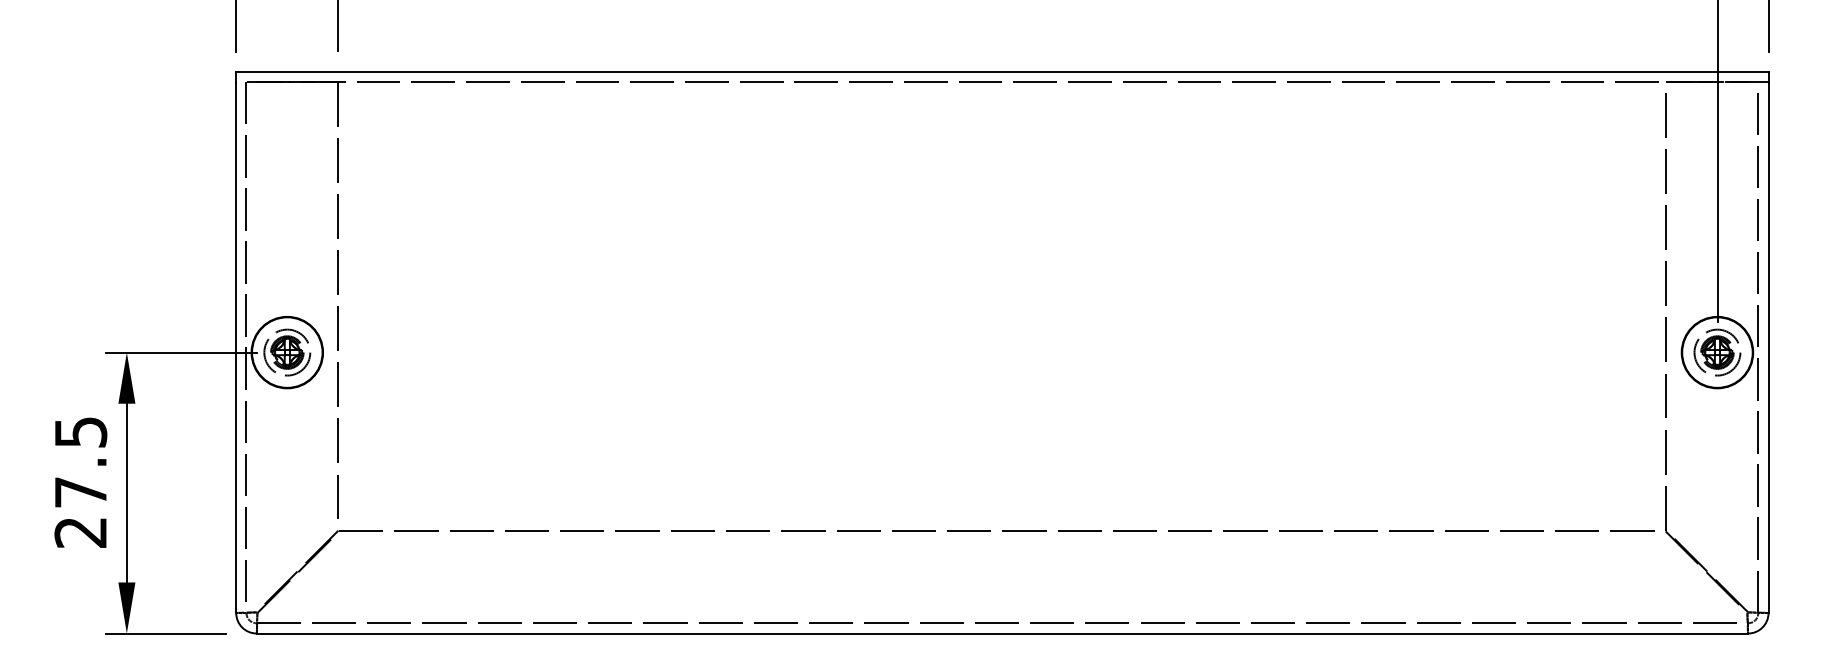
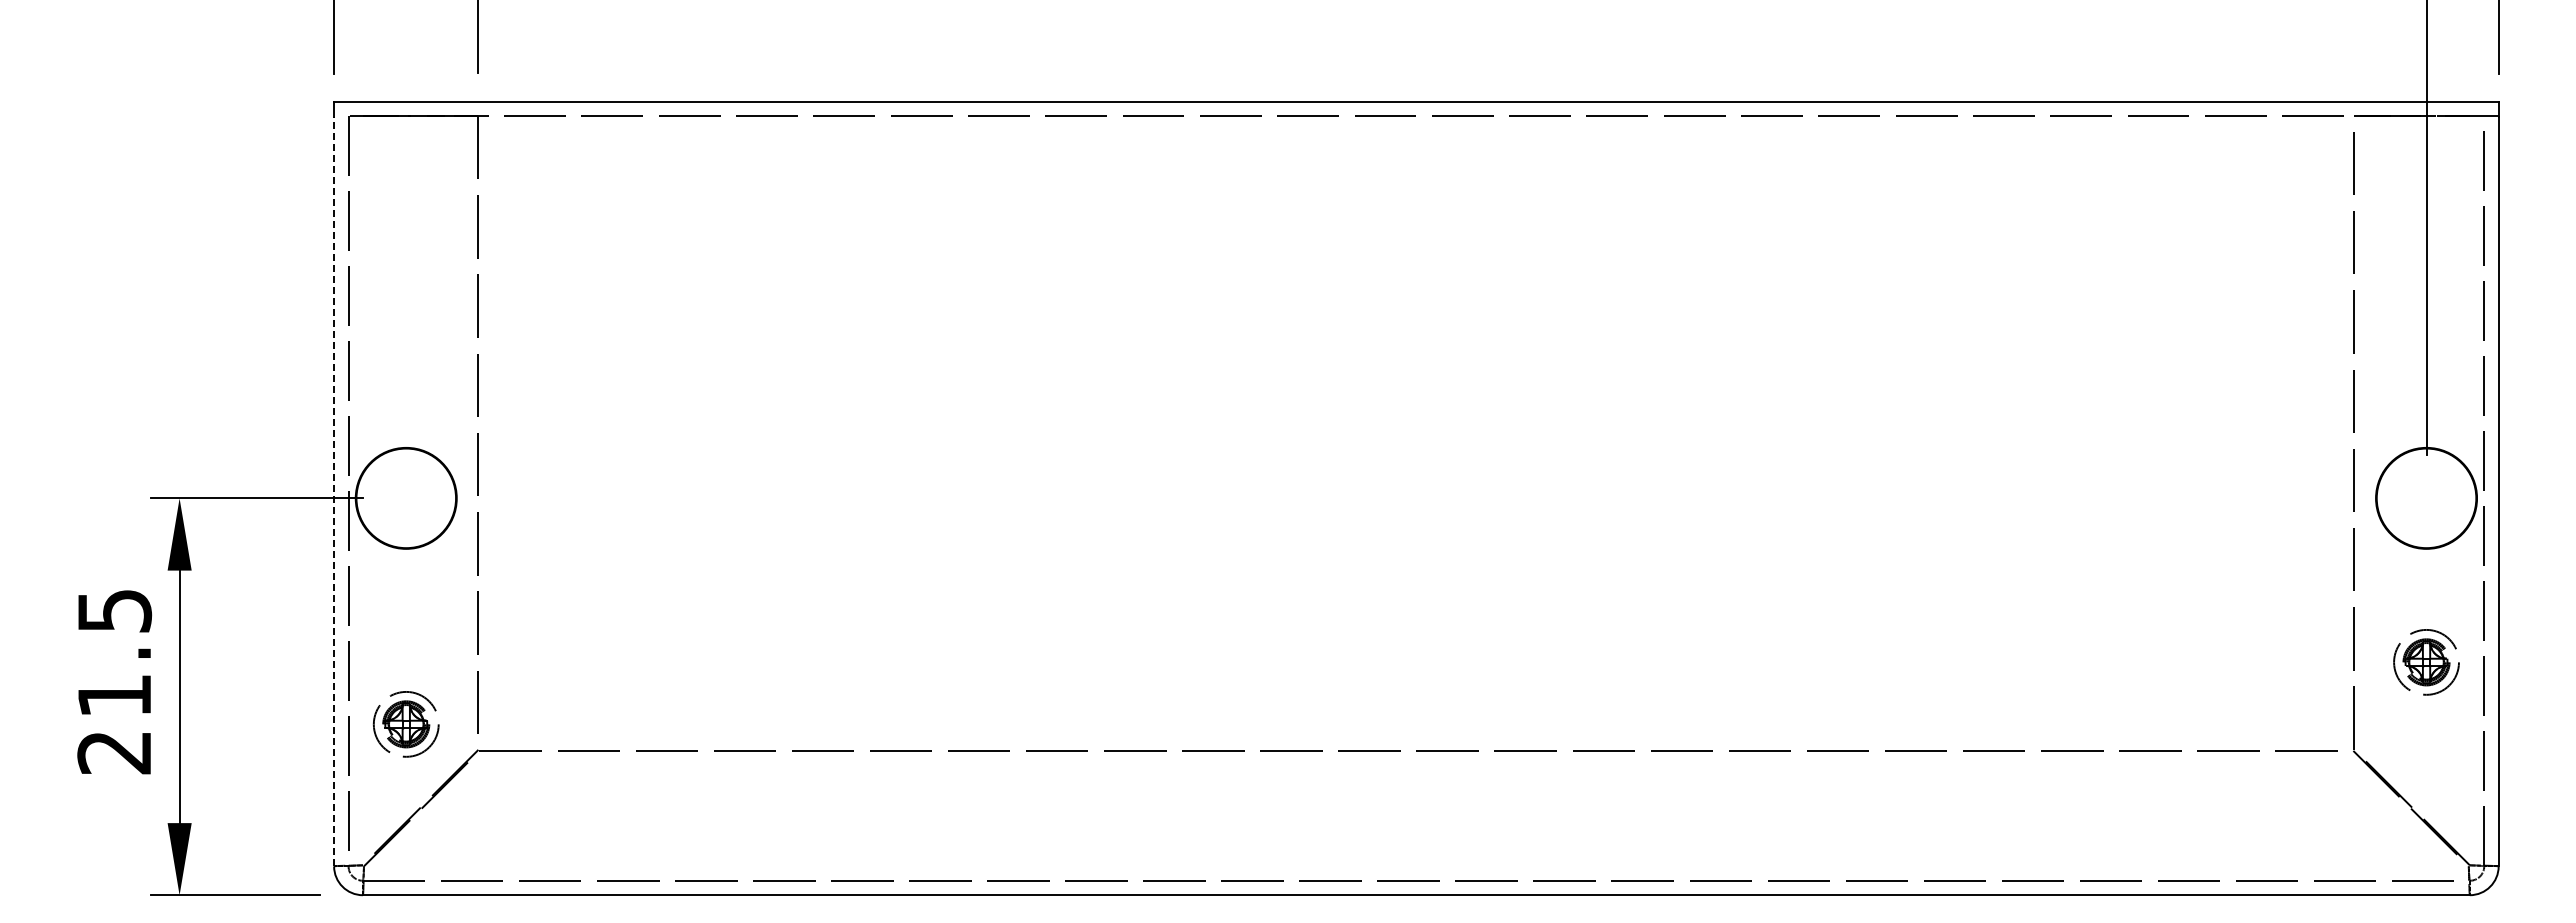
line: (236, 347) -> (334, 491), solid -> dashed
part: (286, 352) -> (405, 724), moved
part: (1717, 352) -> (2426, 662), moved
text: (80, 492) -> (114, 695), 27.5 -> 21.5

